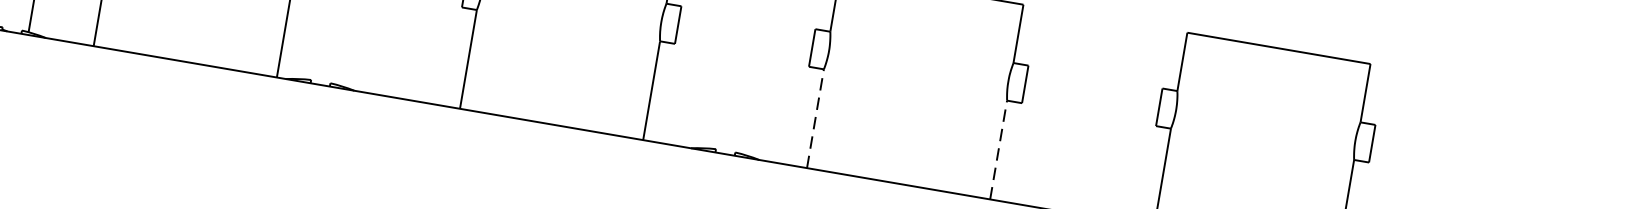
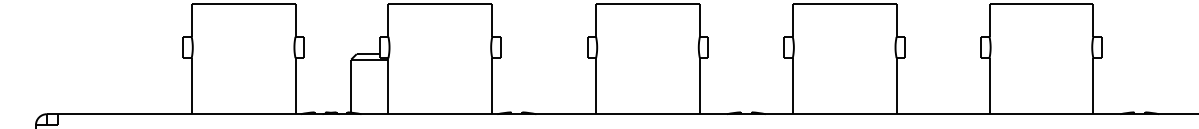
line: (814, 119) -> (792, 86), dashed -> solid
line: (998, 150) -> (896, 86), dashed -> solid

